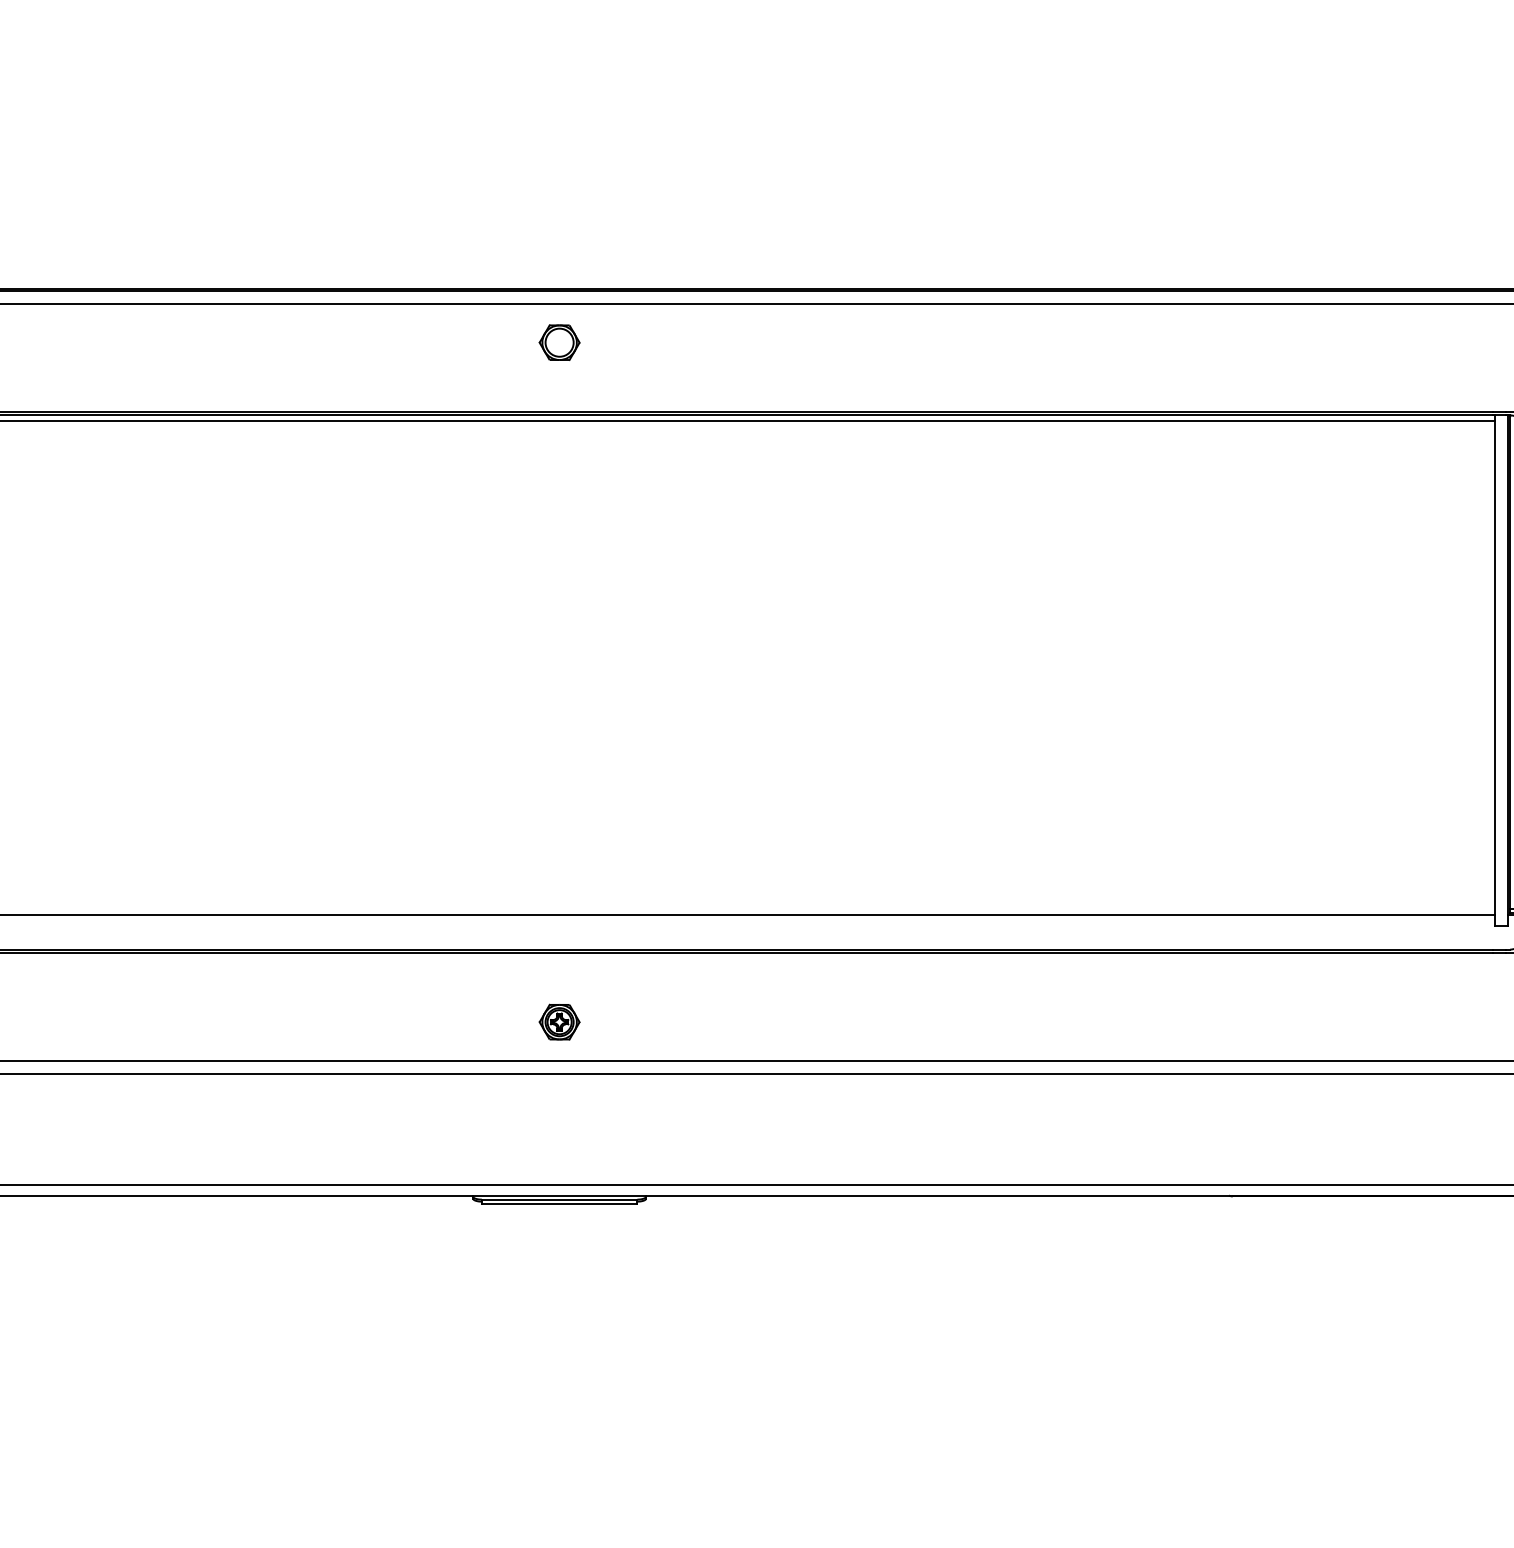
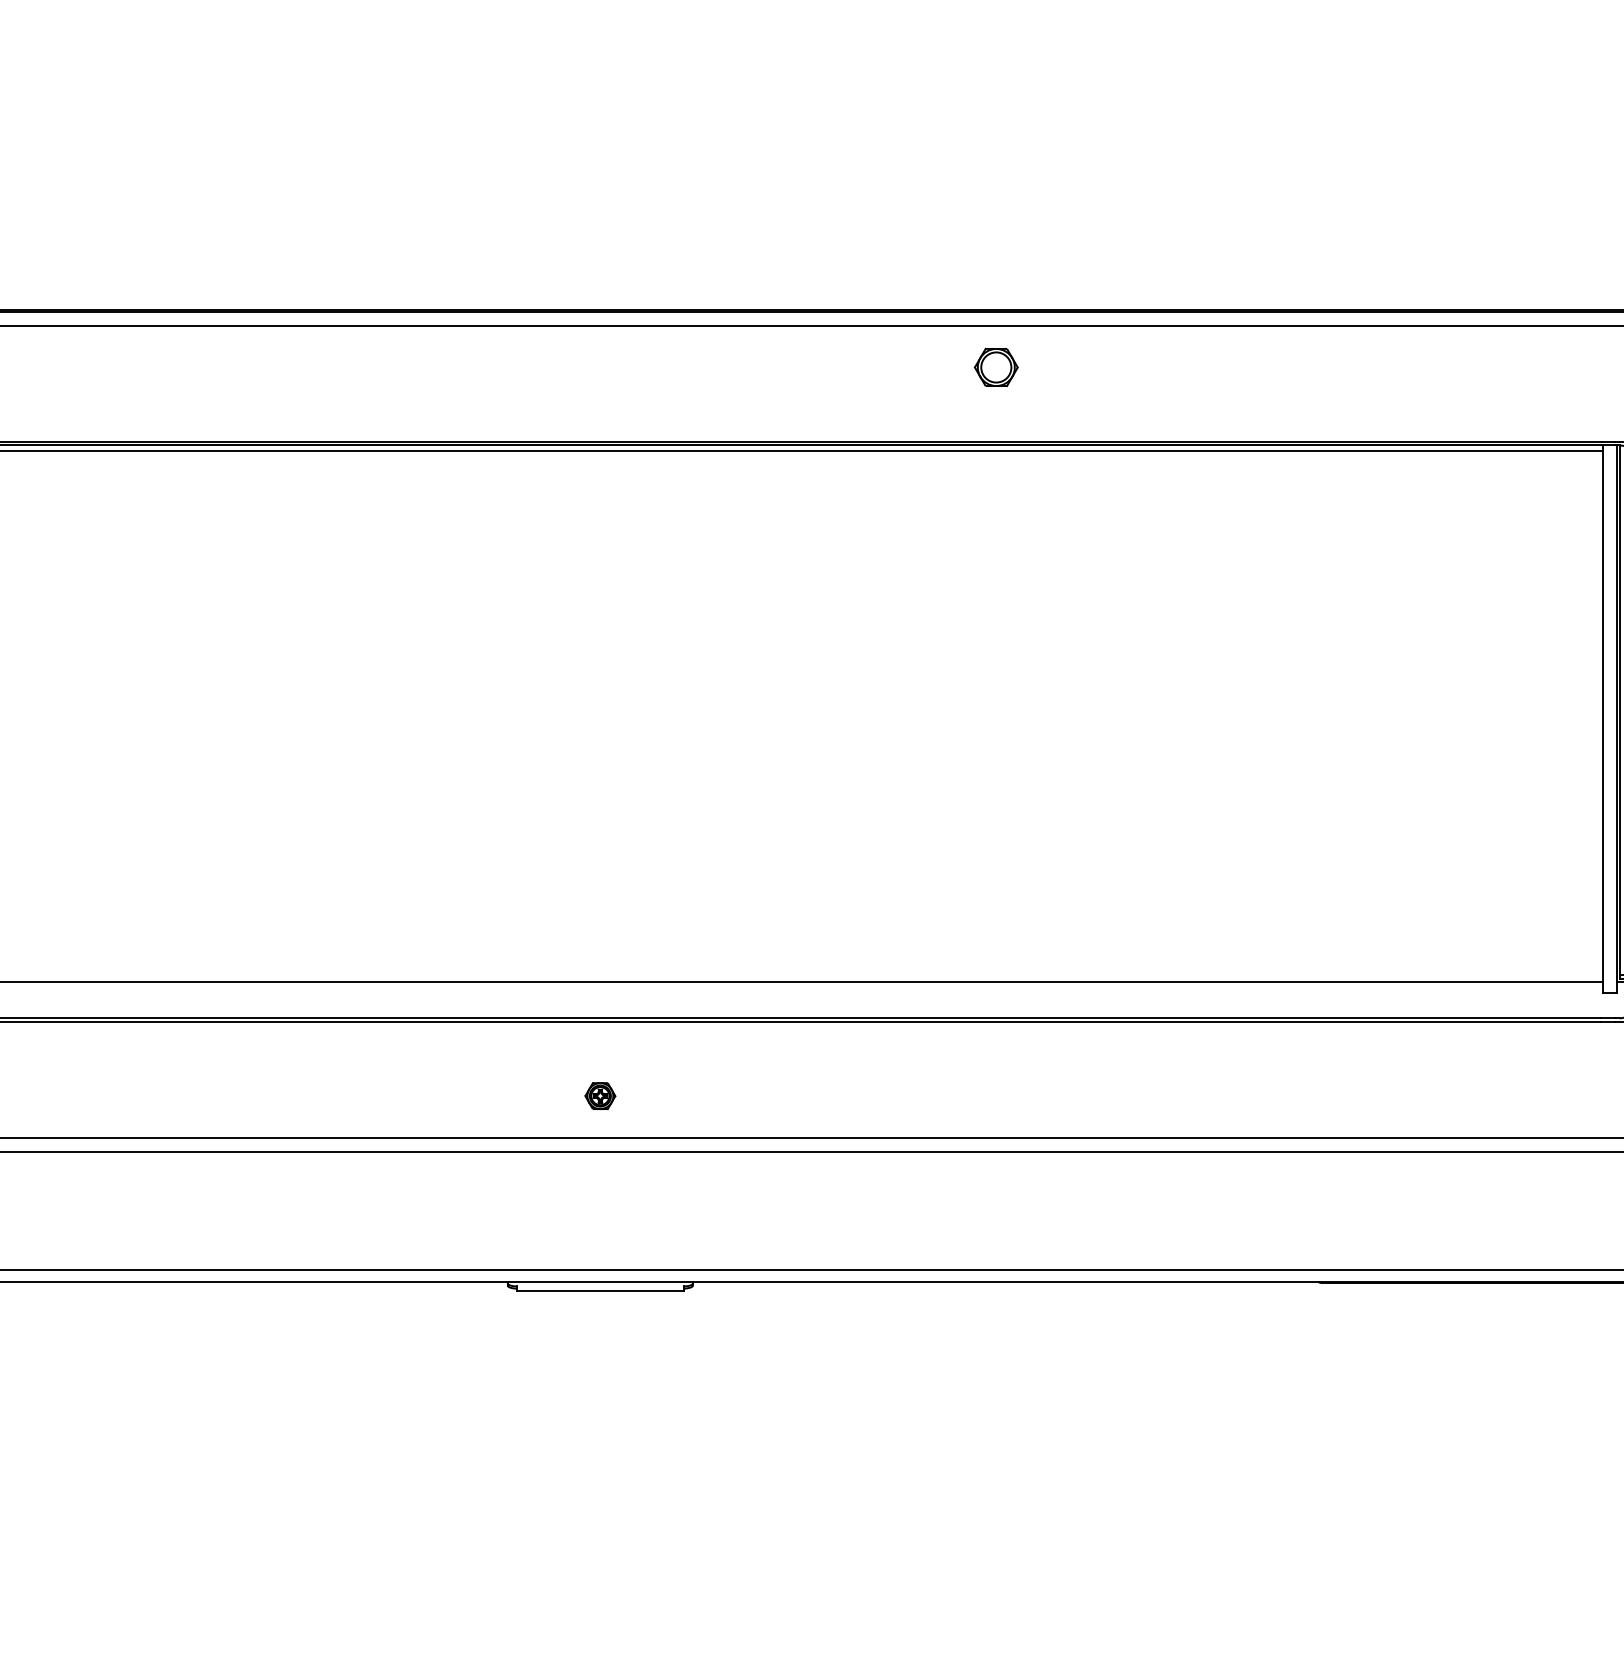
part: (558, 342) -> (995, 367), moved
part: (559, 1021) -> (600, 1095), size x0.7
line: (558, 1199) -> (599, 1286), removed

